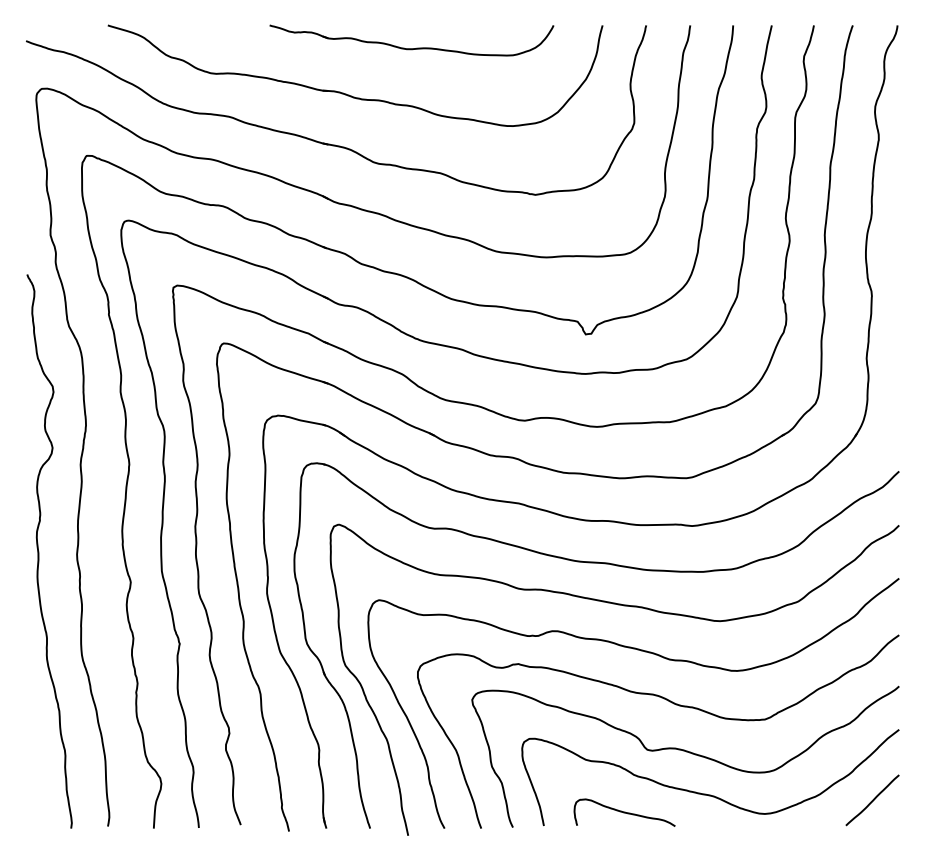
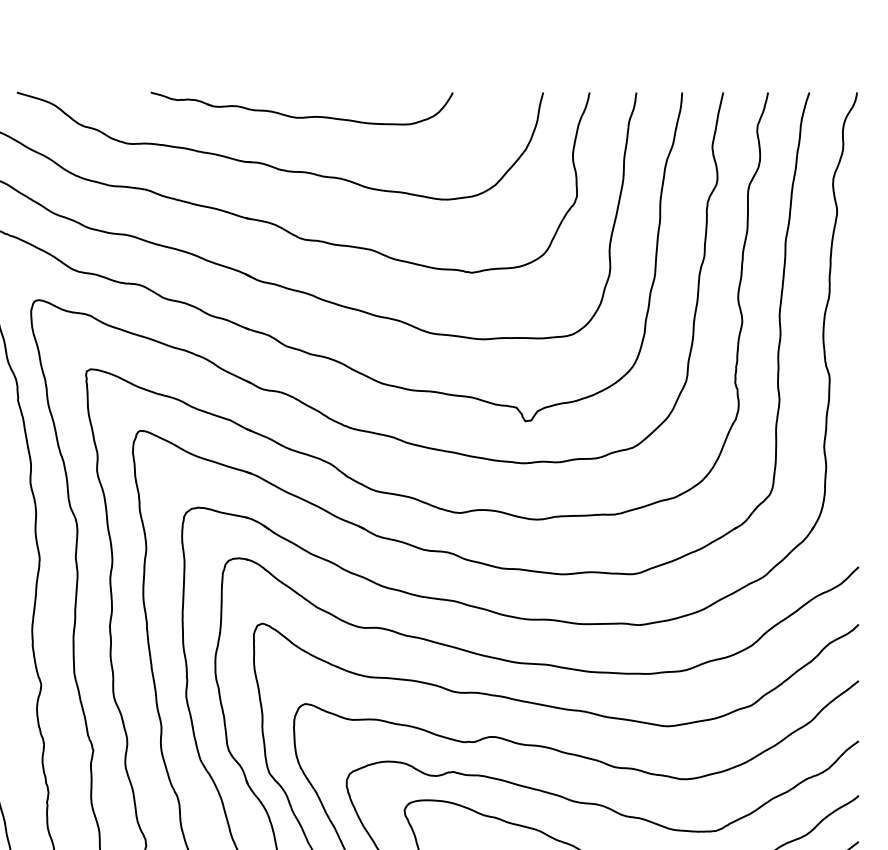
part: (411, 48) -> (301, 117), moved

